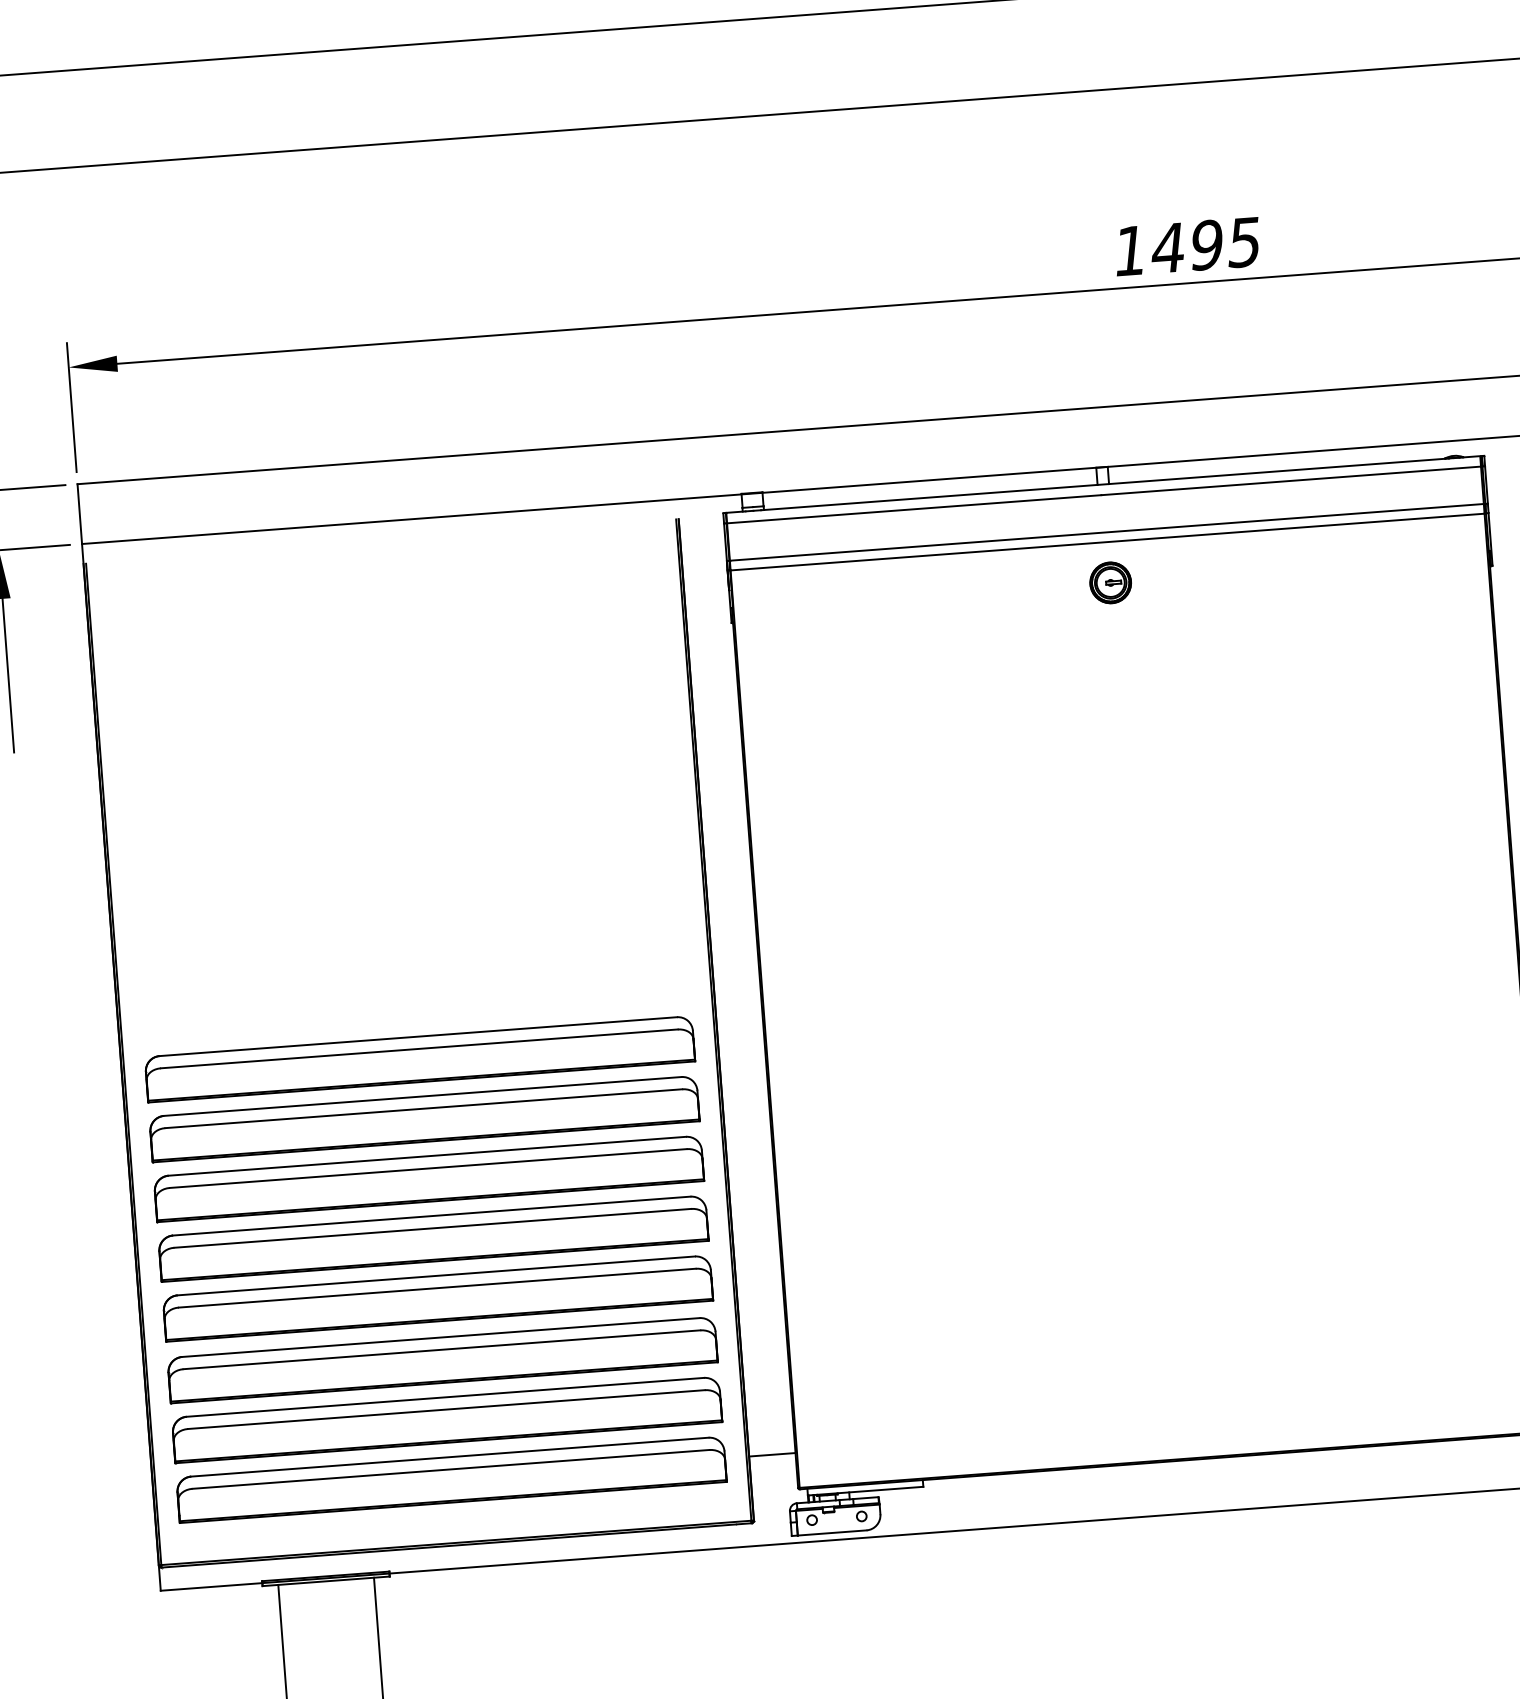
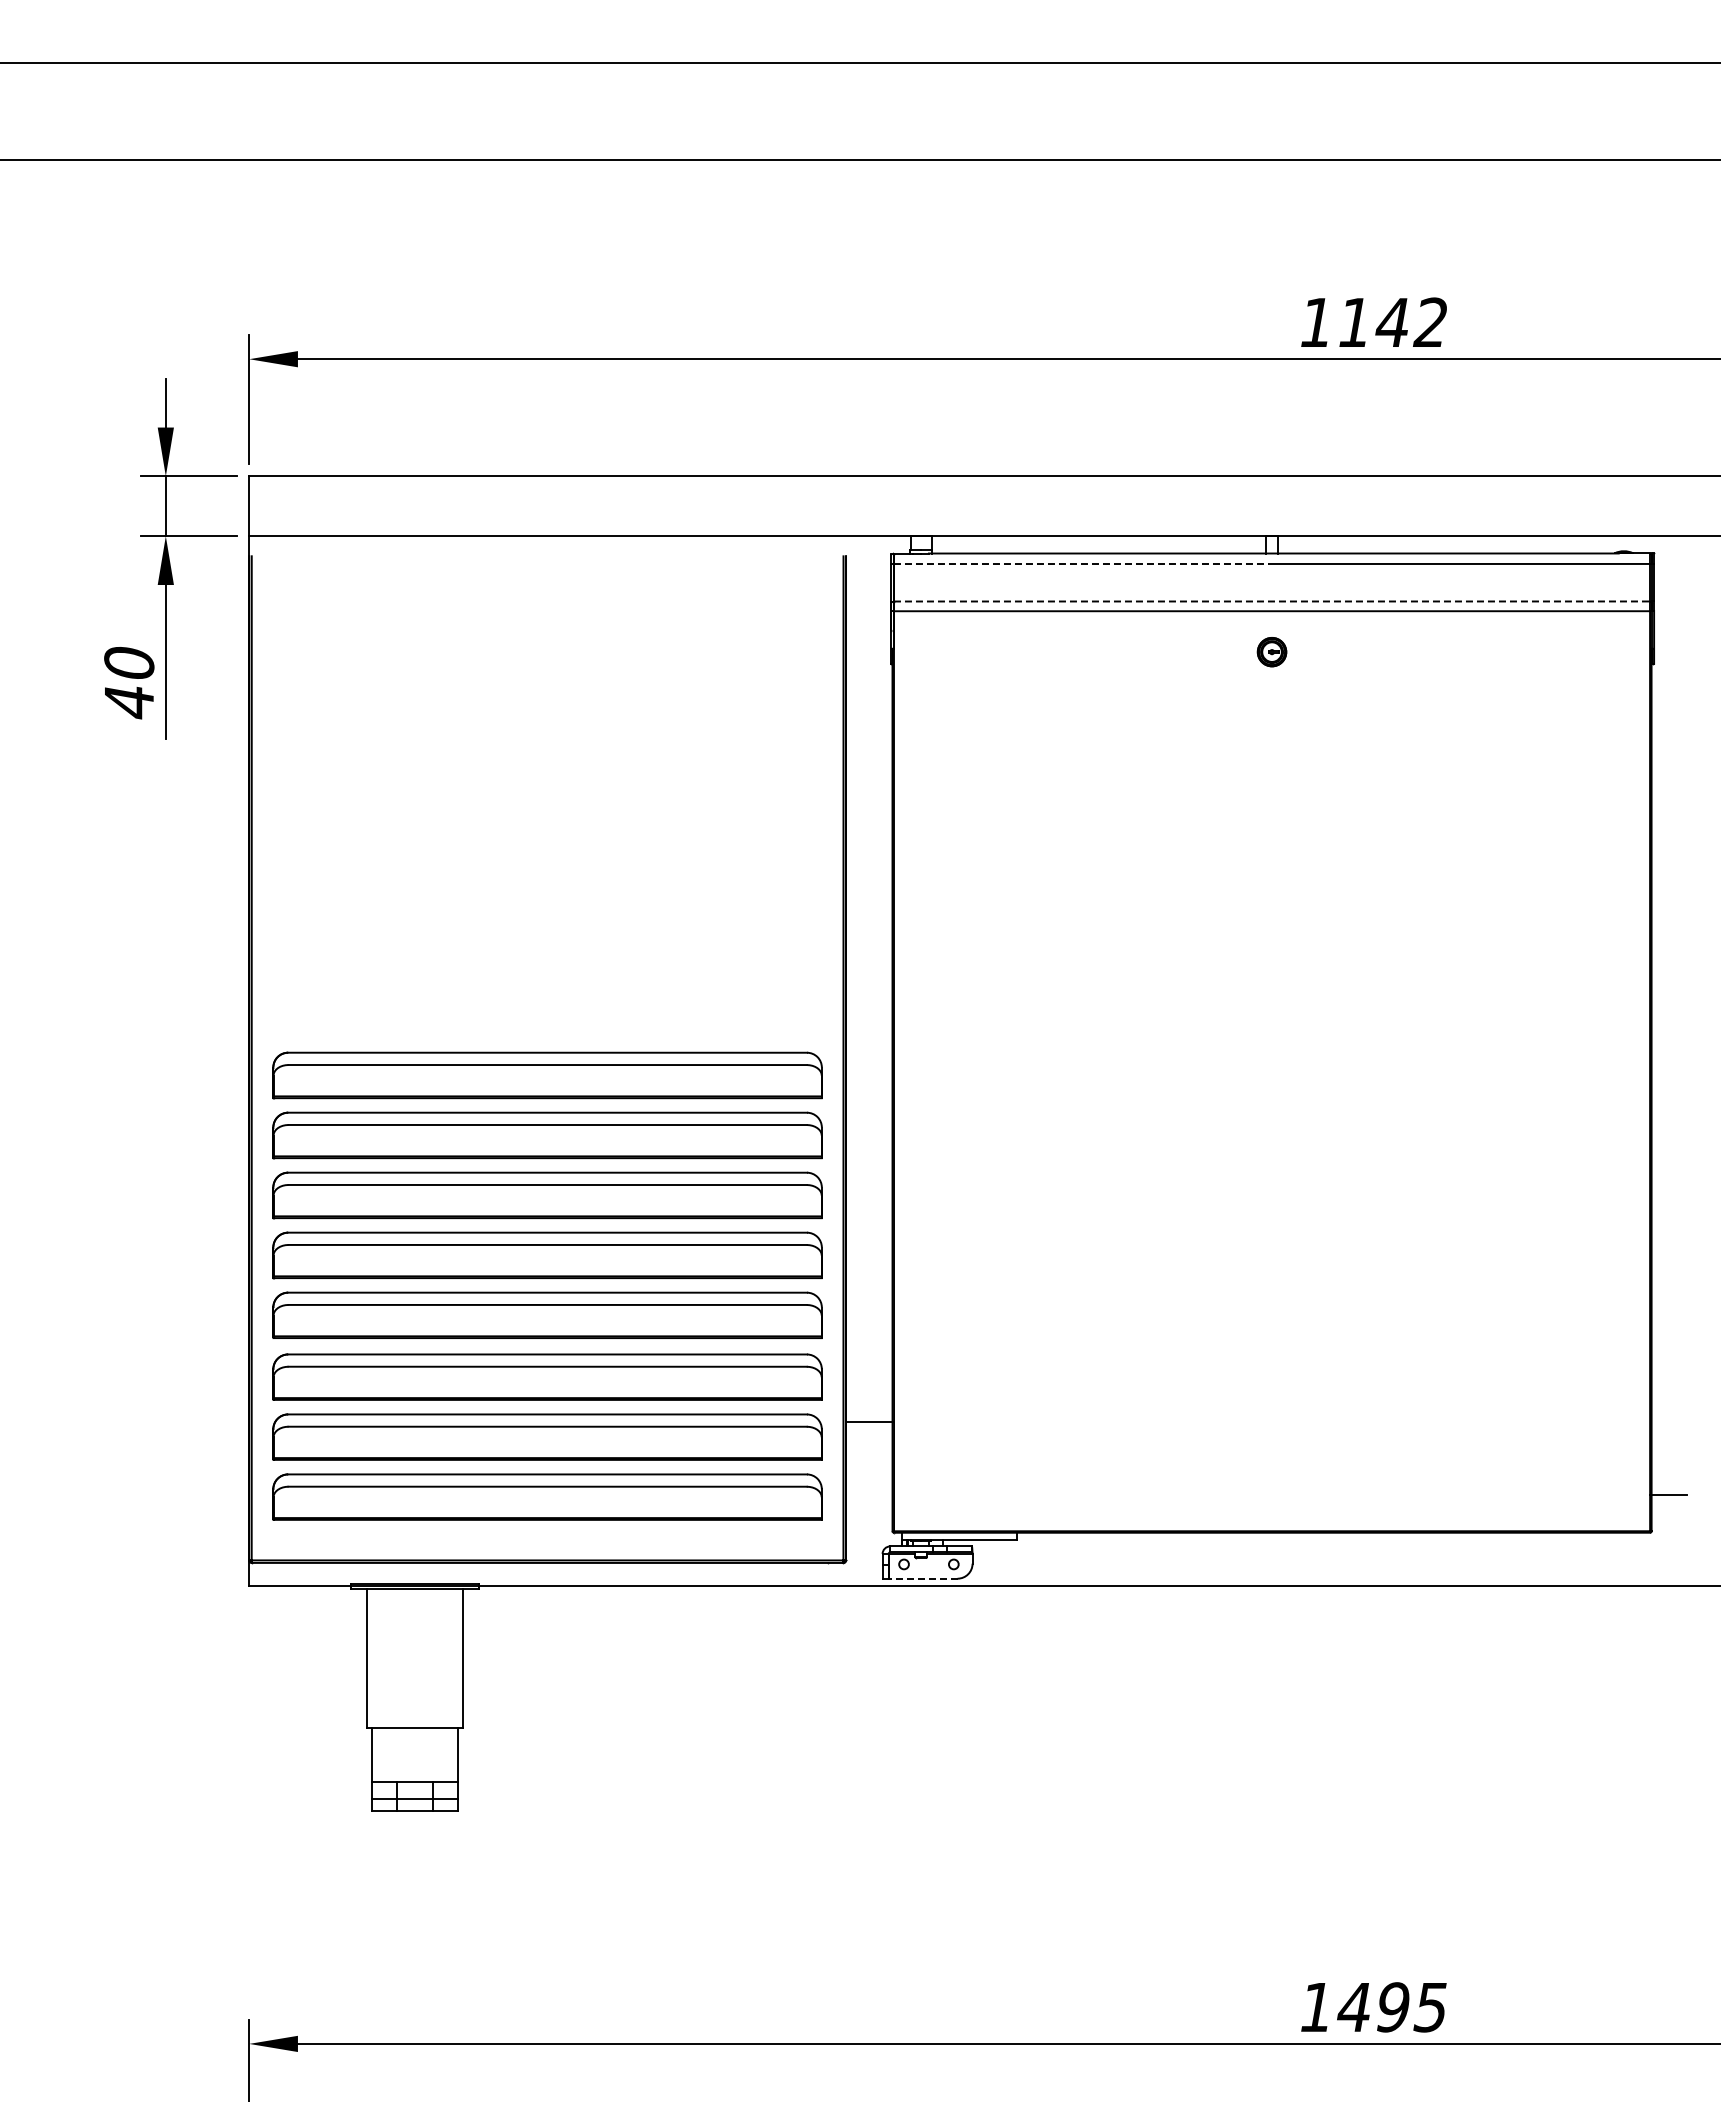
text: (1205, 245) -> (1391, 322), 1495 -> 1142
line: (914, 509) -> (1081, 564), solid -> dashed
line: (1107, 532) -> (1272, 601), solid -> dashed
part: (1110, 582) -> (1271, 651), size x0.7
line: (771, 1455) -> (868, 1422), moved
line: (831, 1532) -> (922, 1578), solid -> dashed

